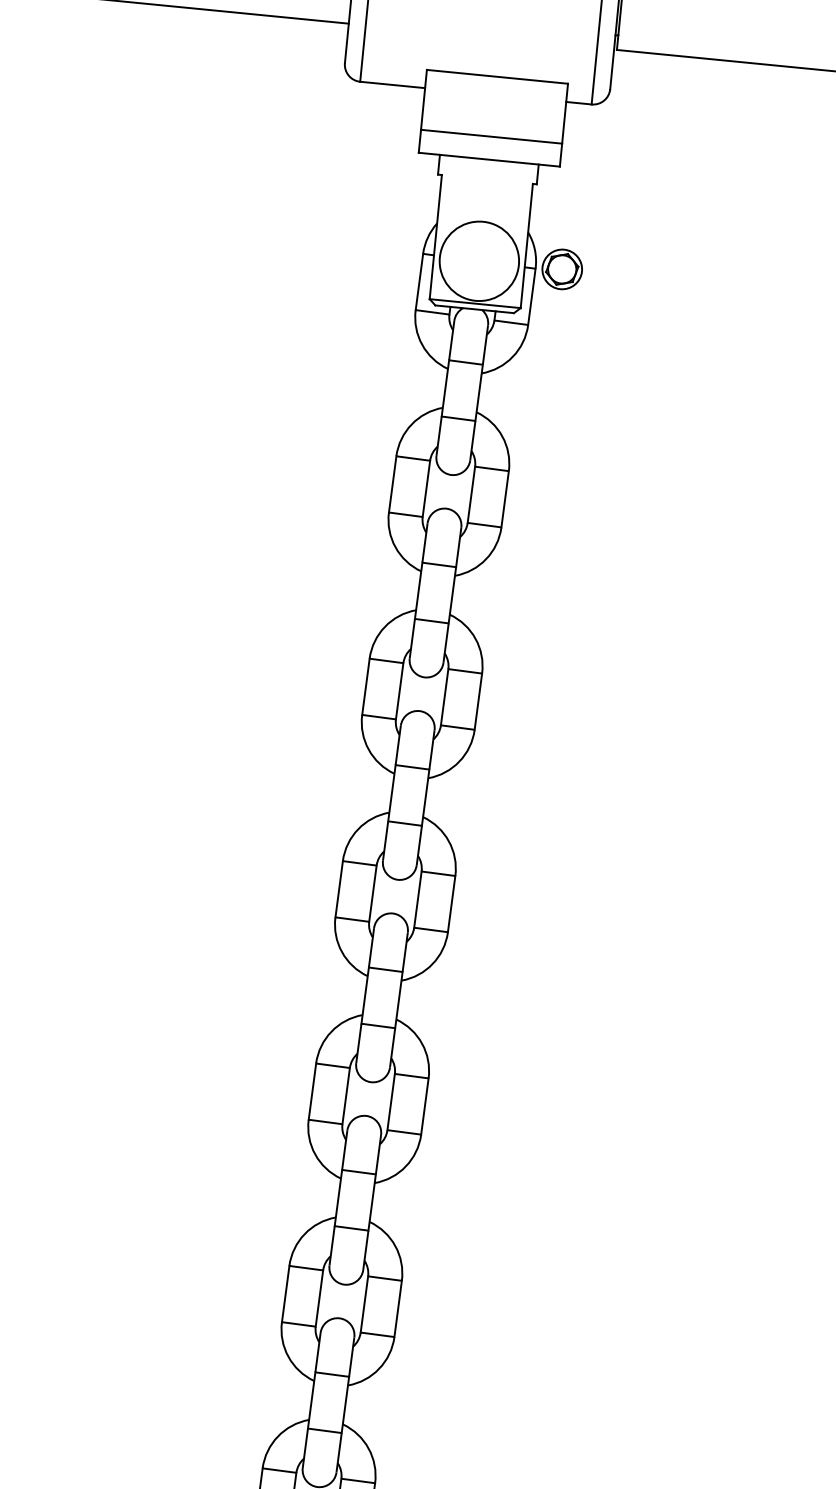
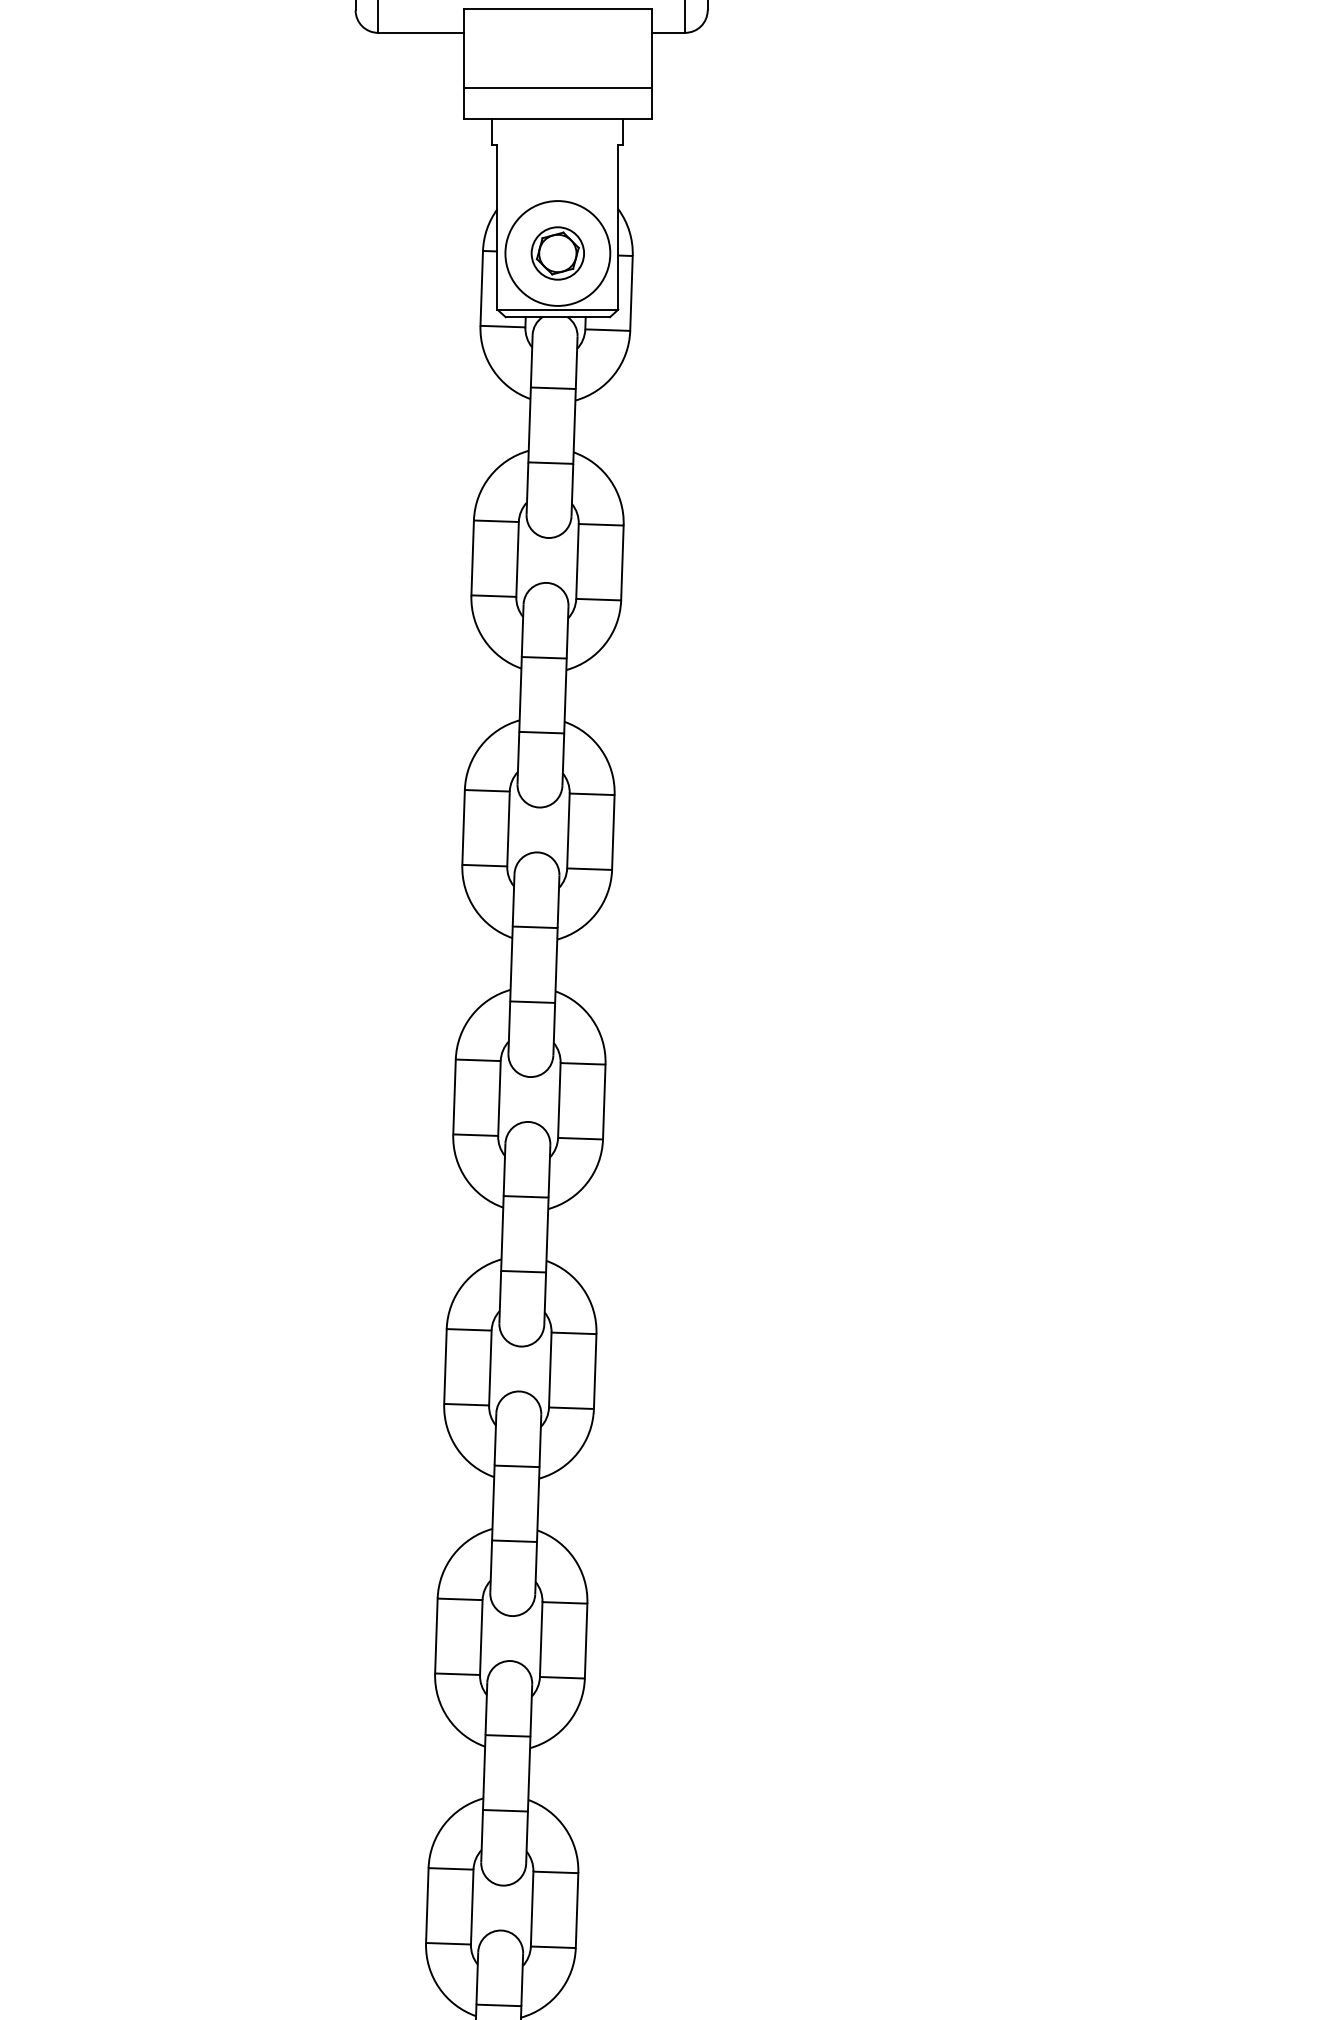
part: (561, 269) -> (557, 253), moved

